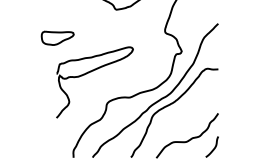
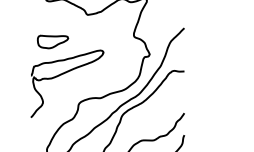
part: (57, 37) -> (52, 41), moved

